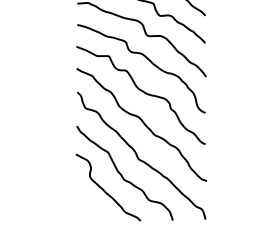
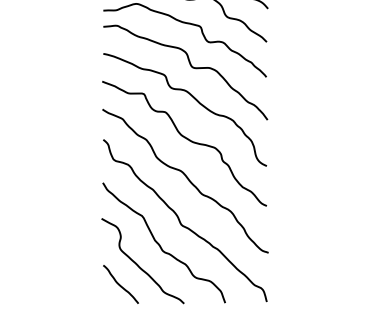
curve: (90, 205) -> (120, 284), added

